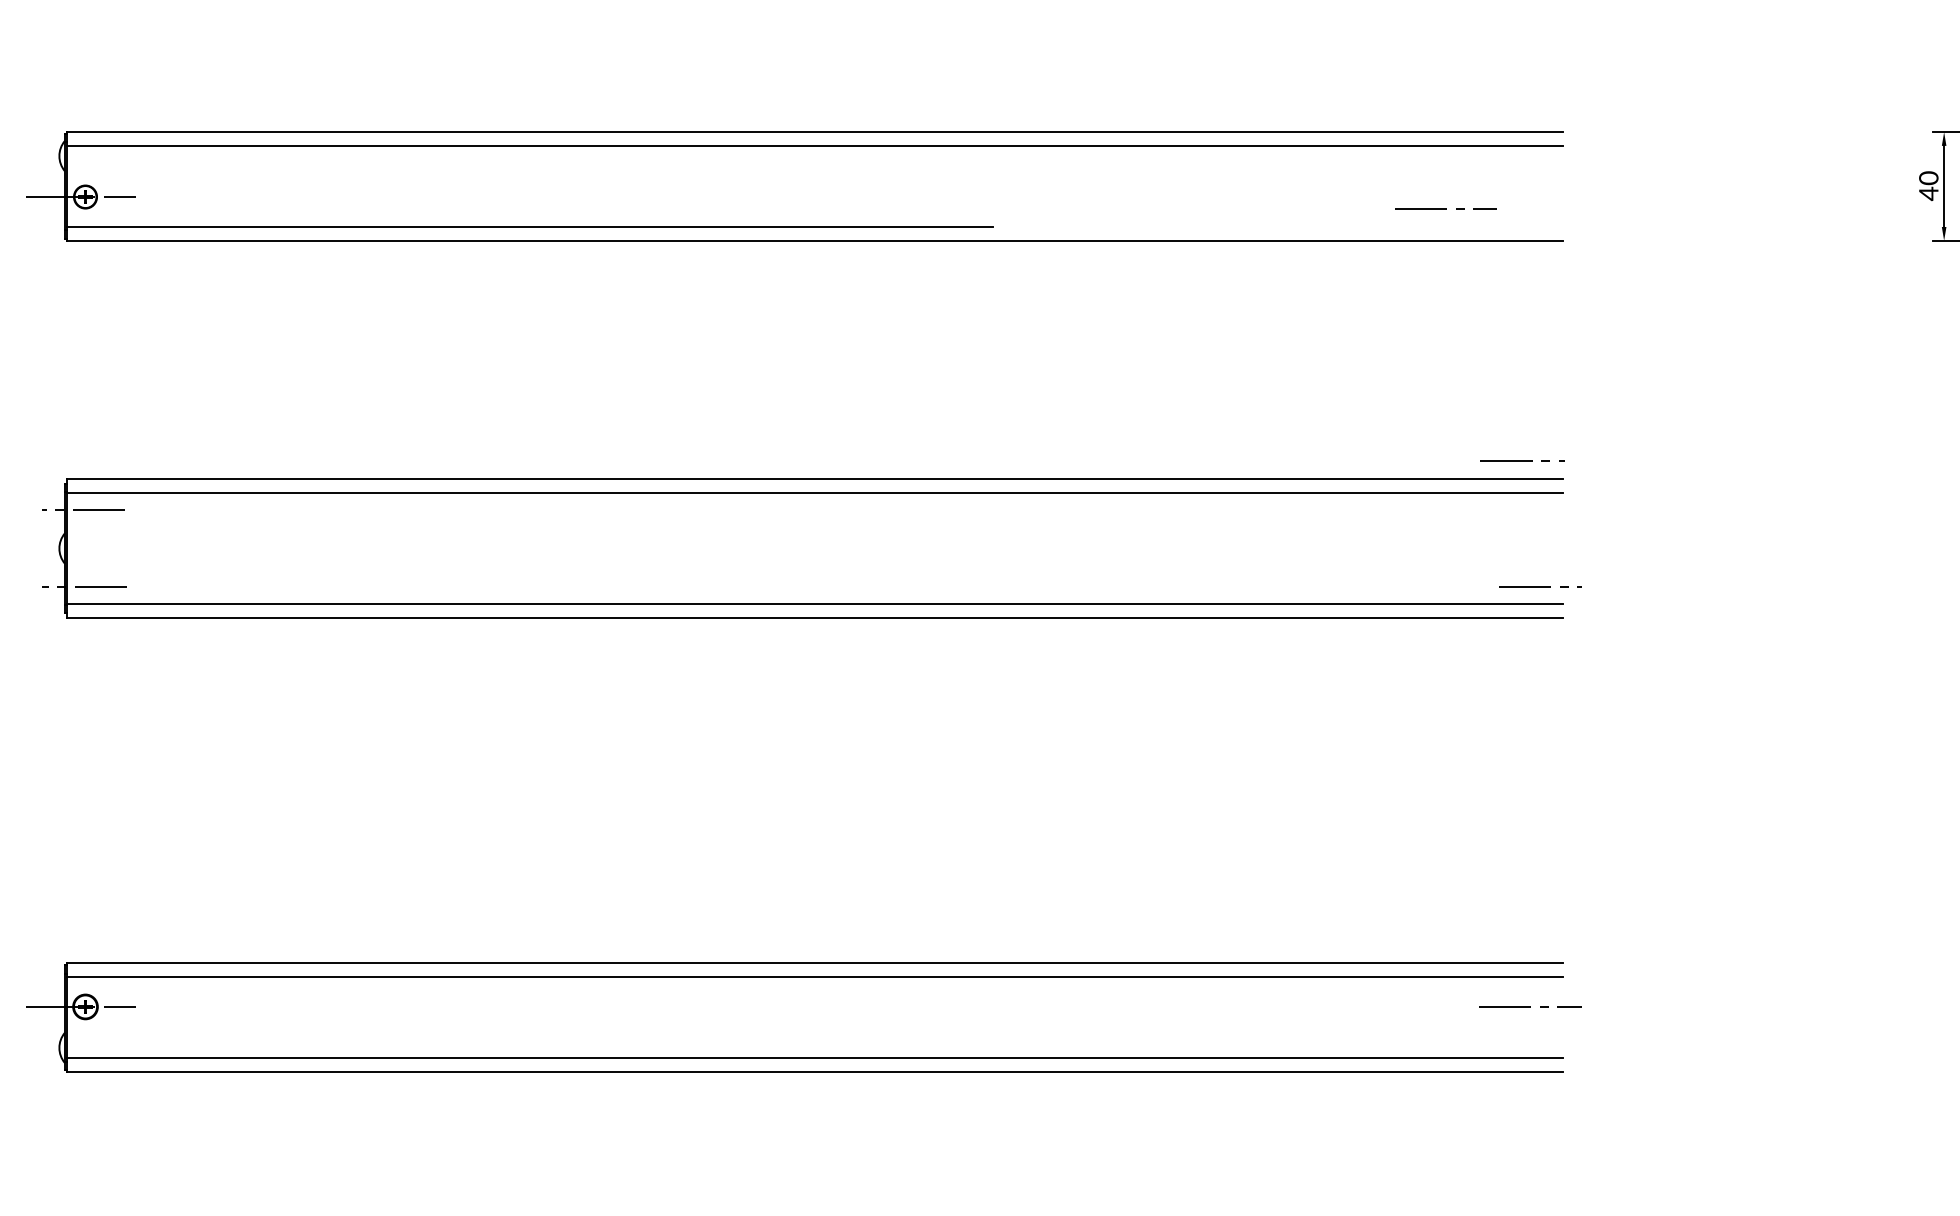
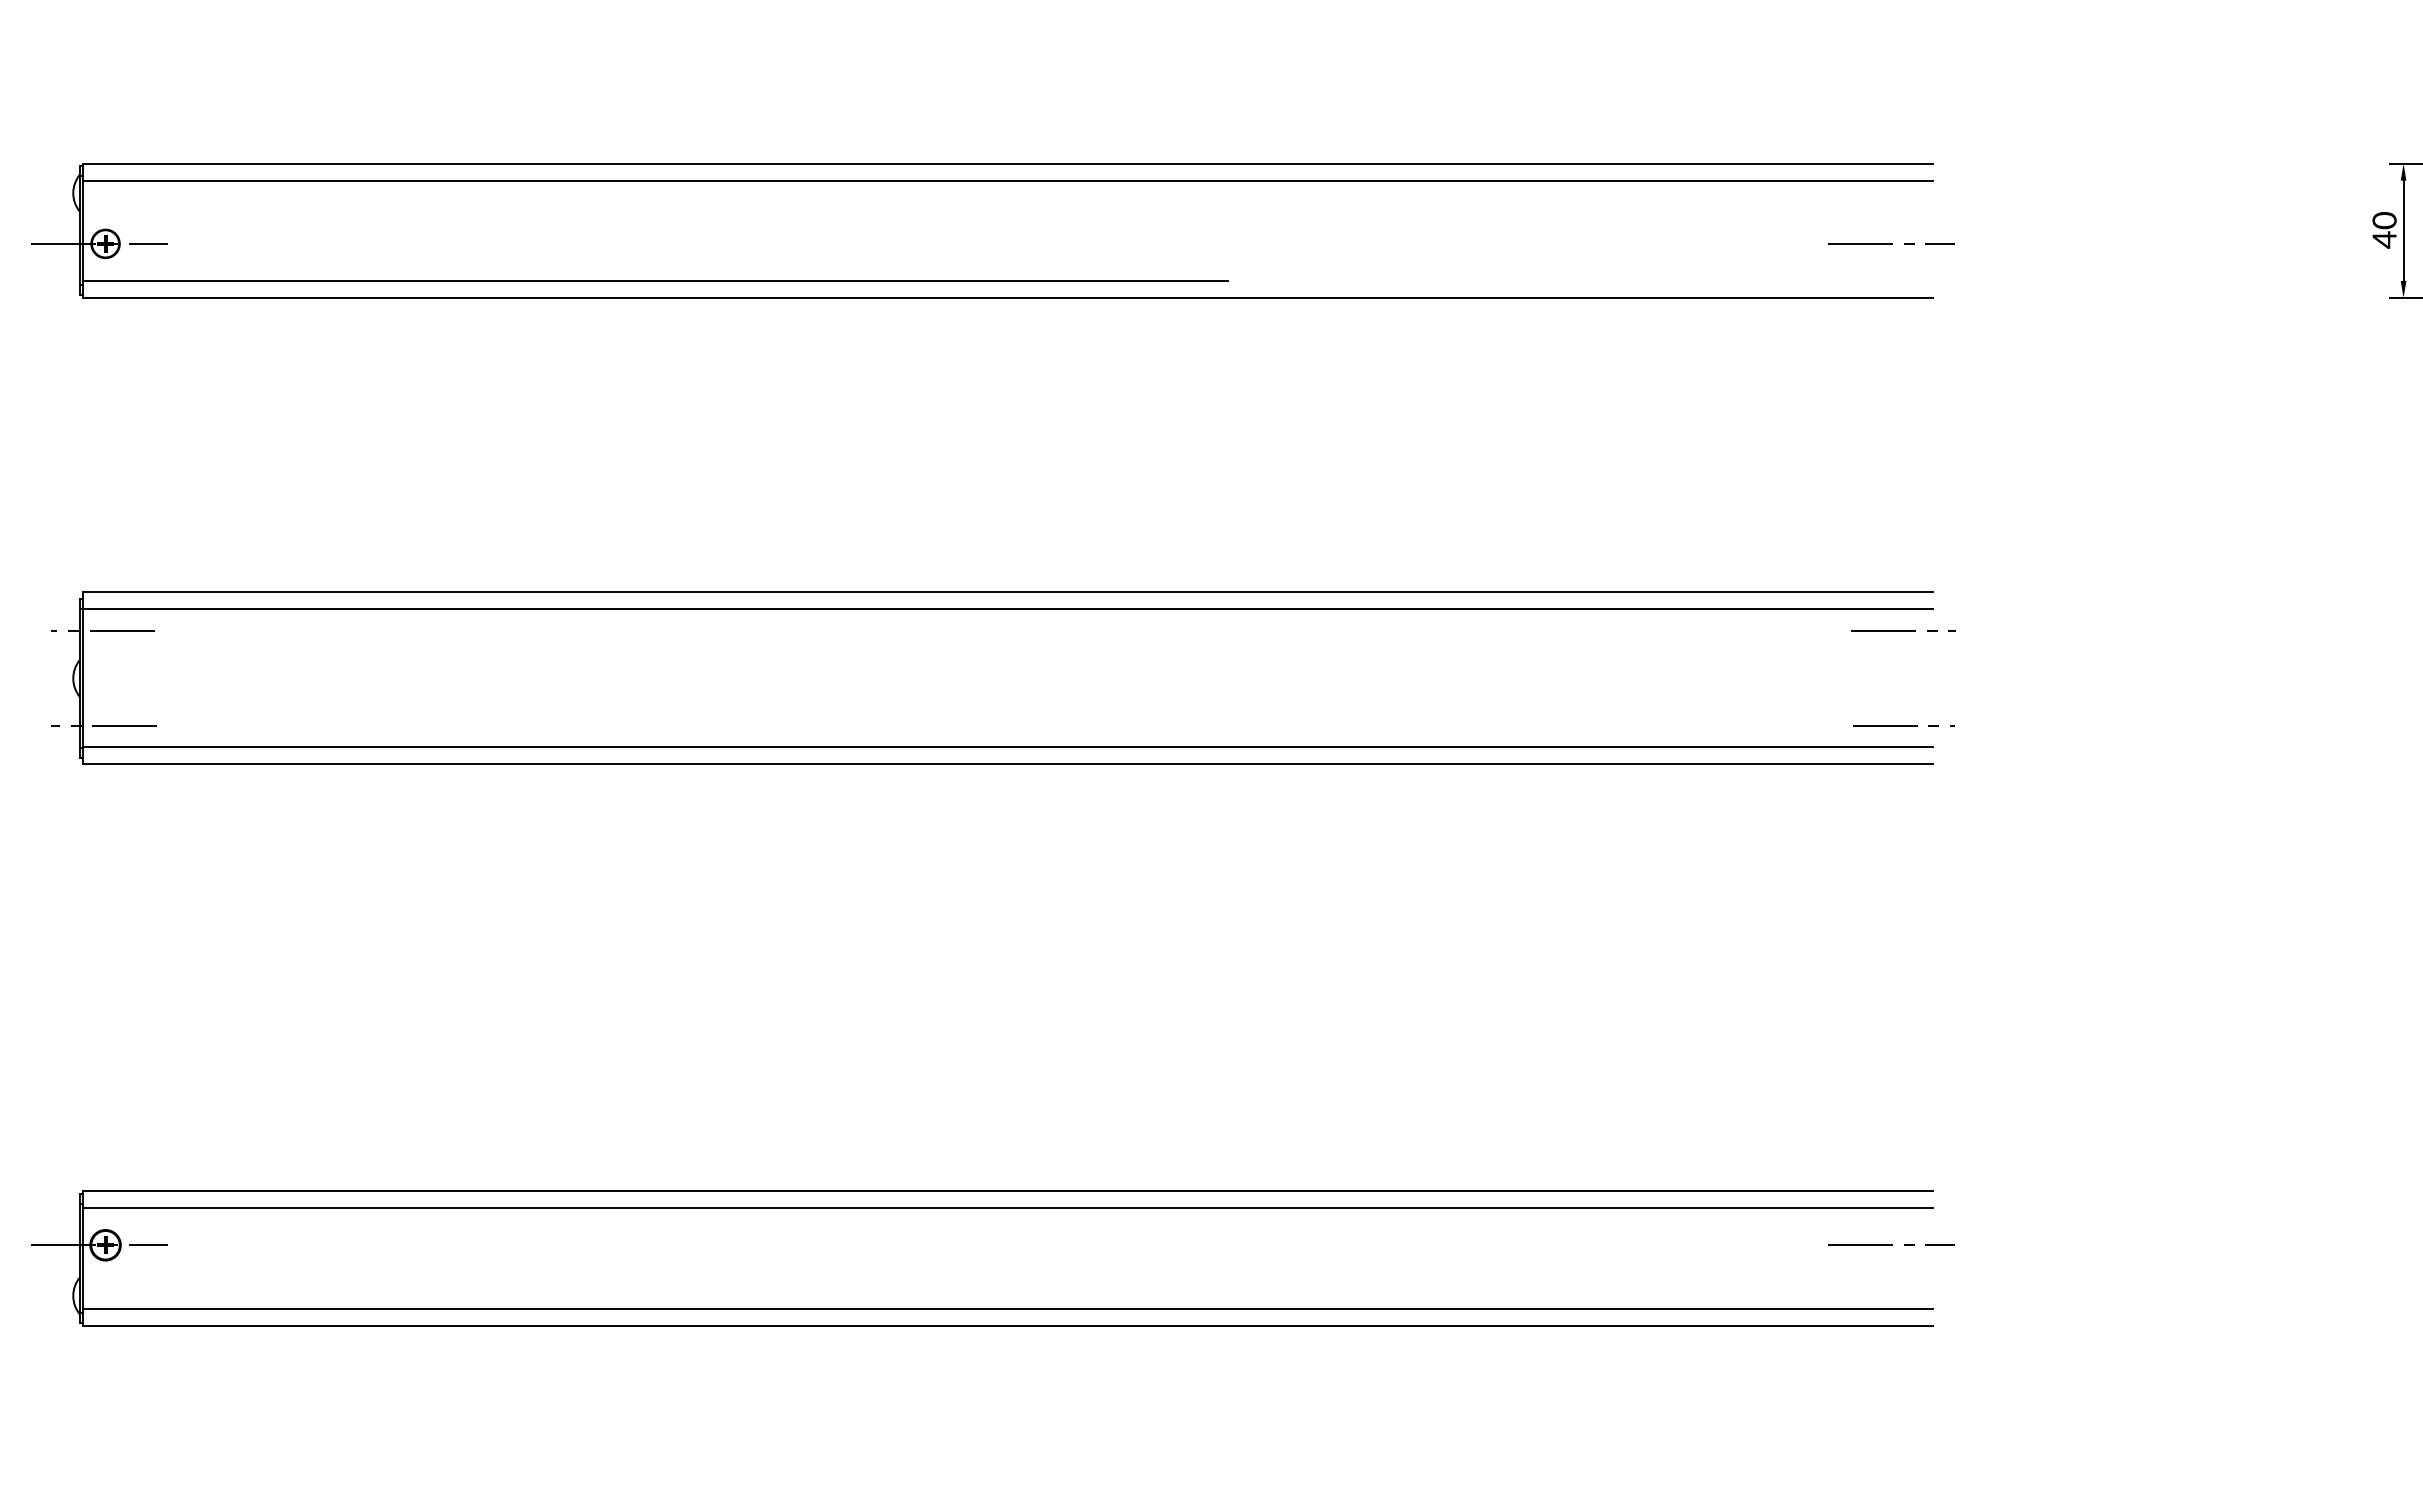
line: (1445, 208) -> (1891, 243), moved
line: (1522, 460) -> (1903, 630), moved

